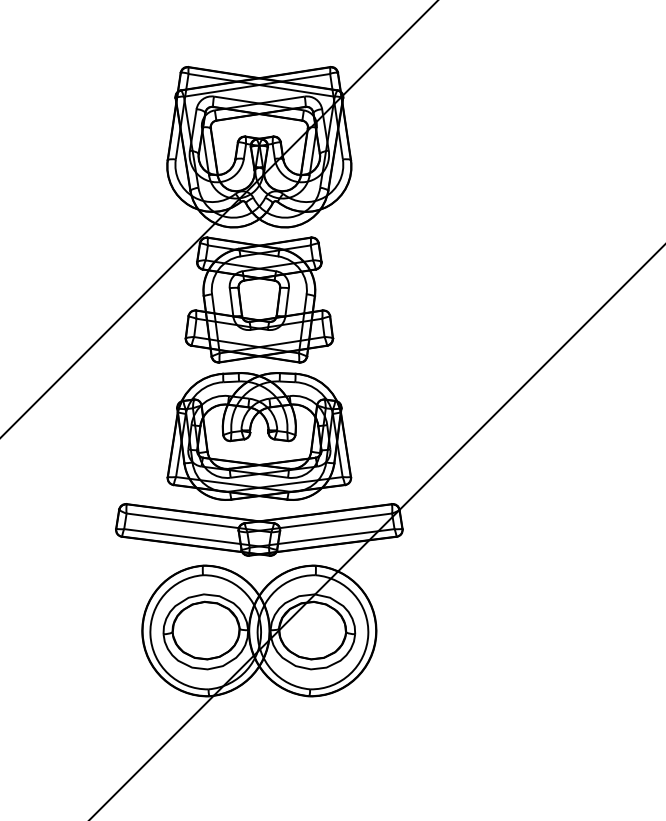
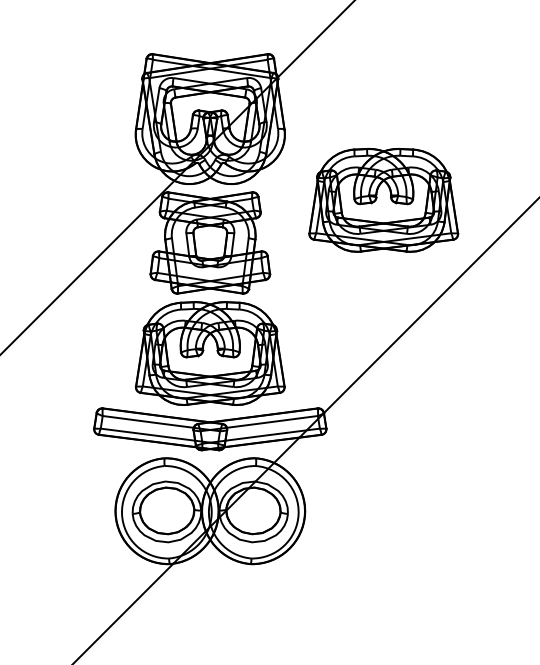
part: (473, 247) -> (383, 200), added

